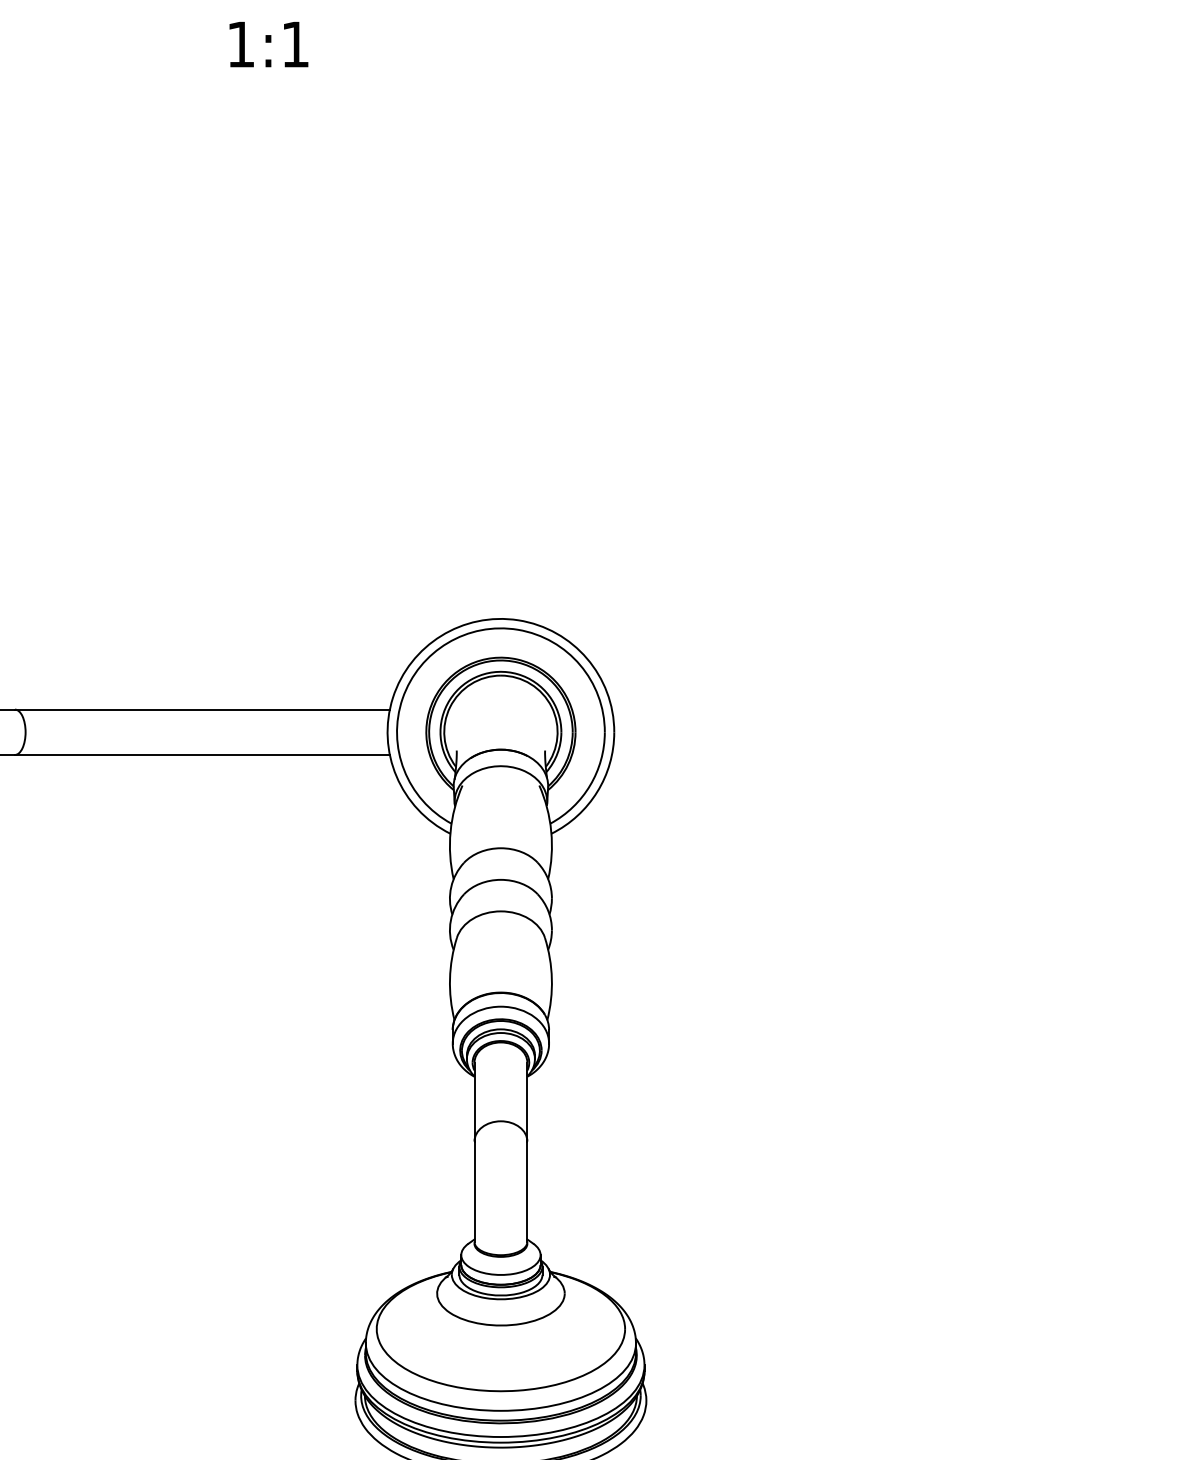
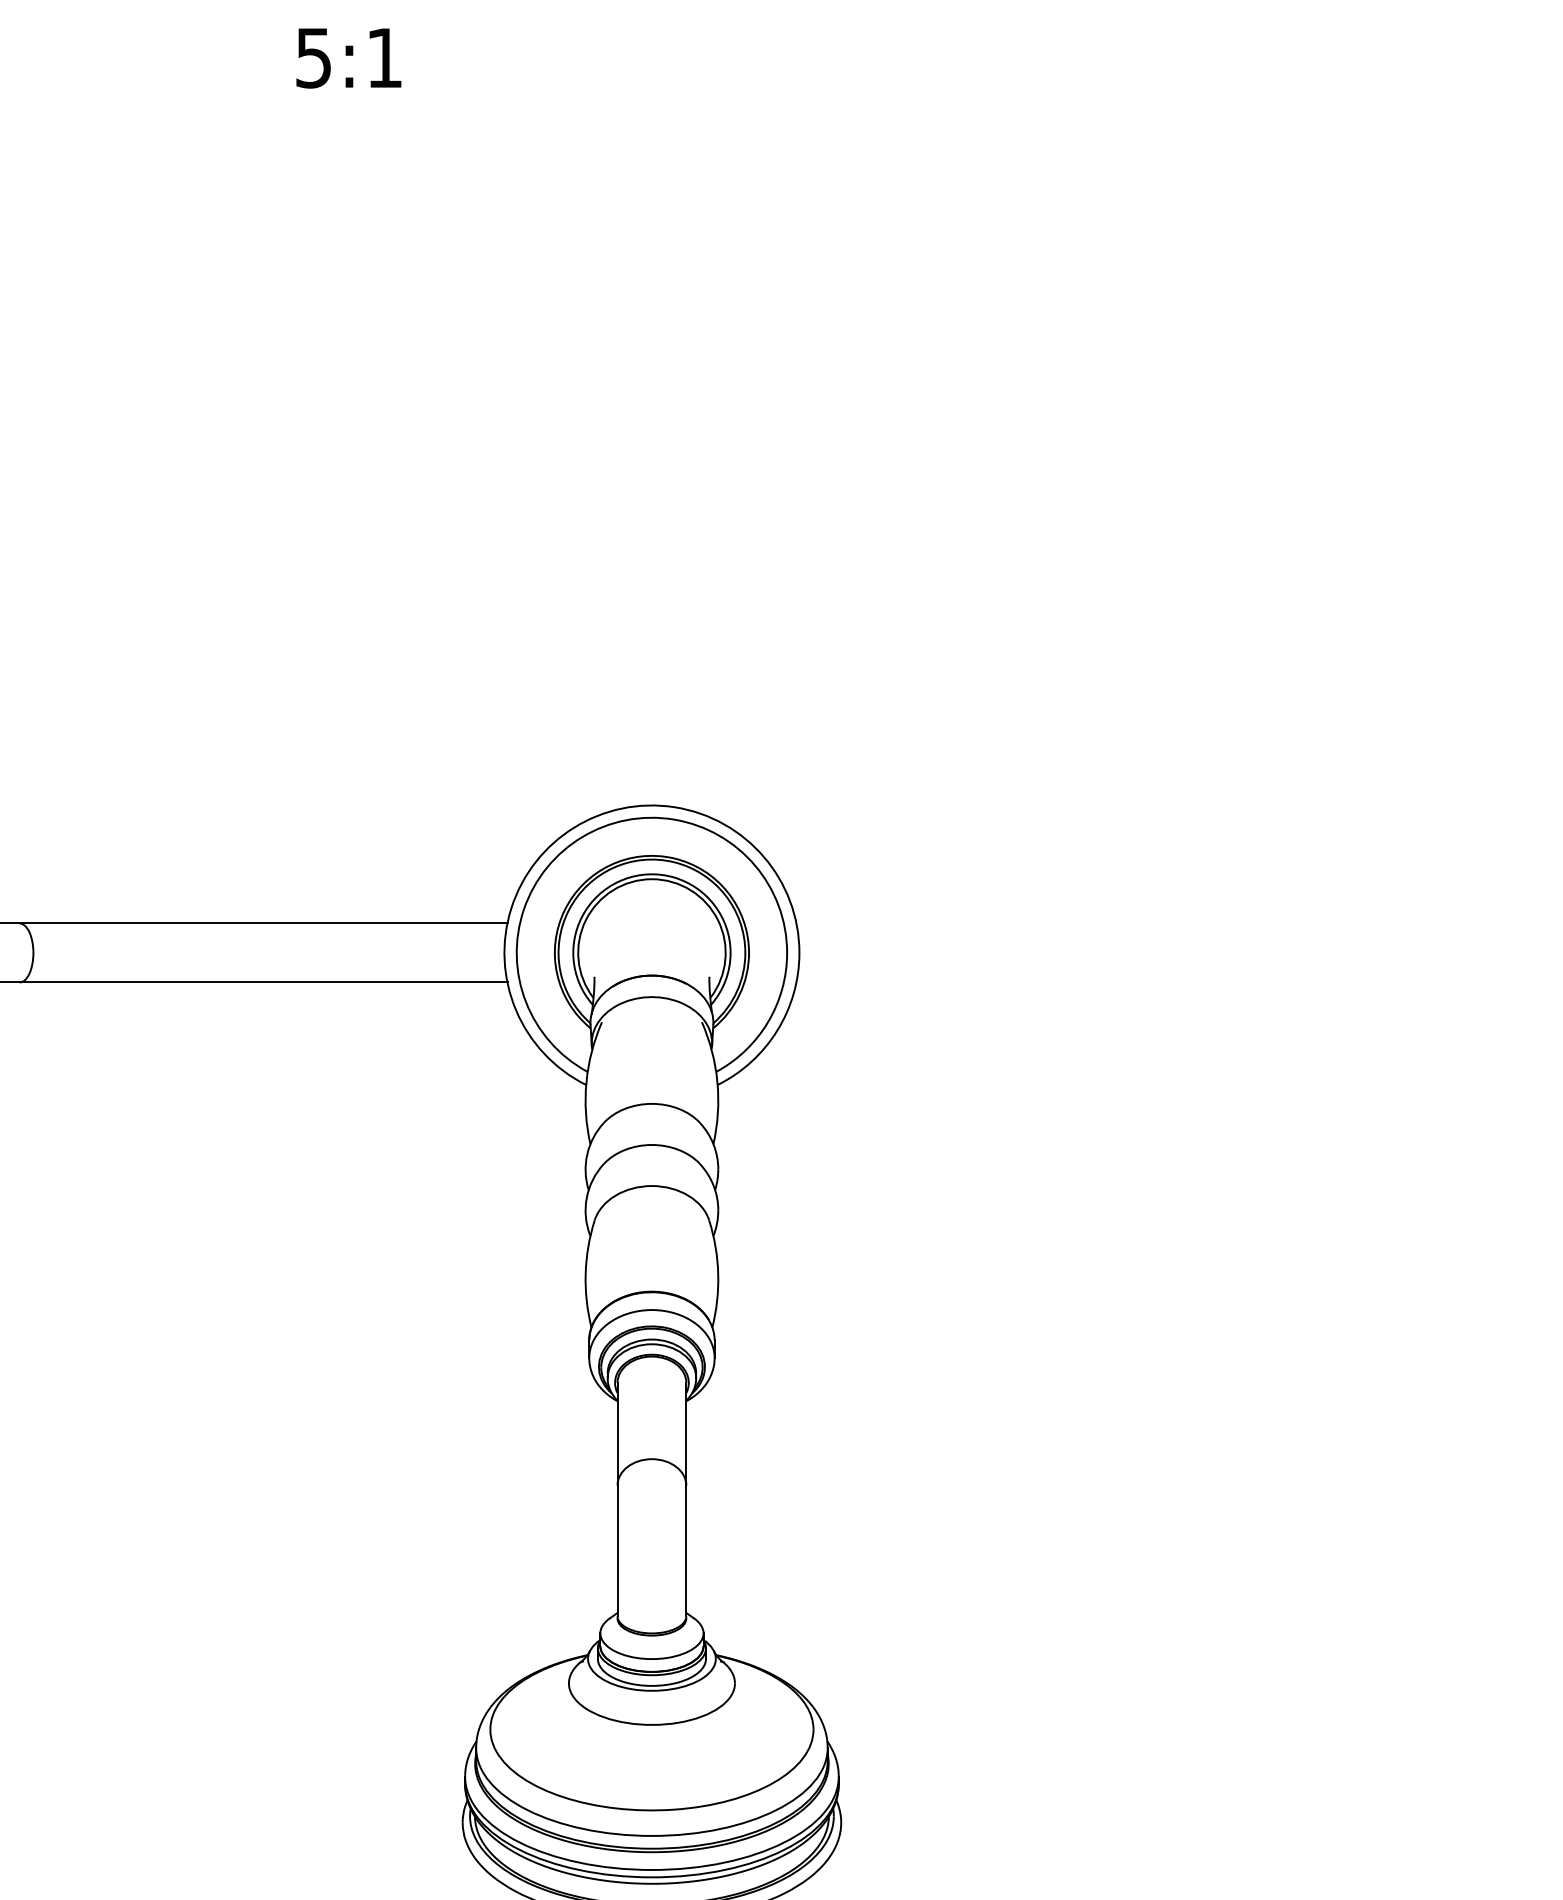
text: (240, 44) -> (313, 58), 1:1 -> 5:1

